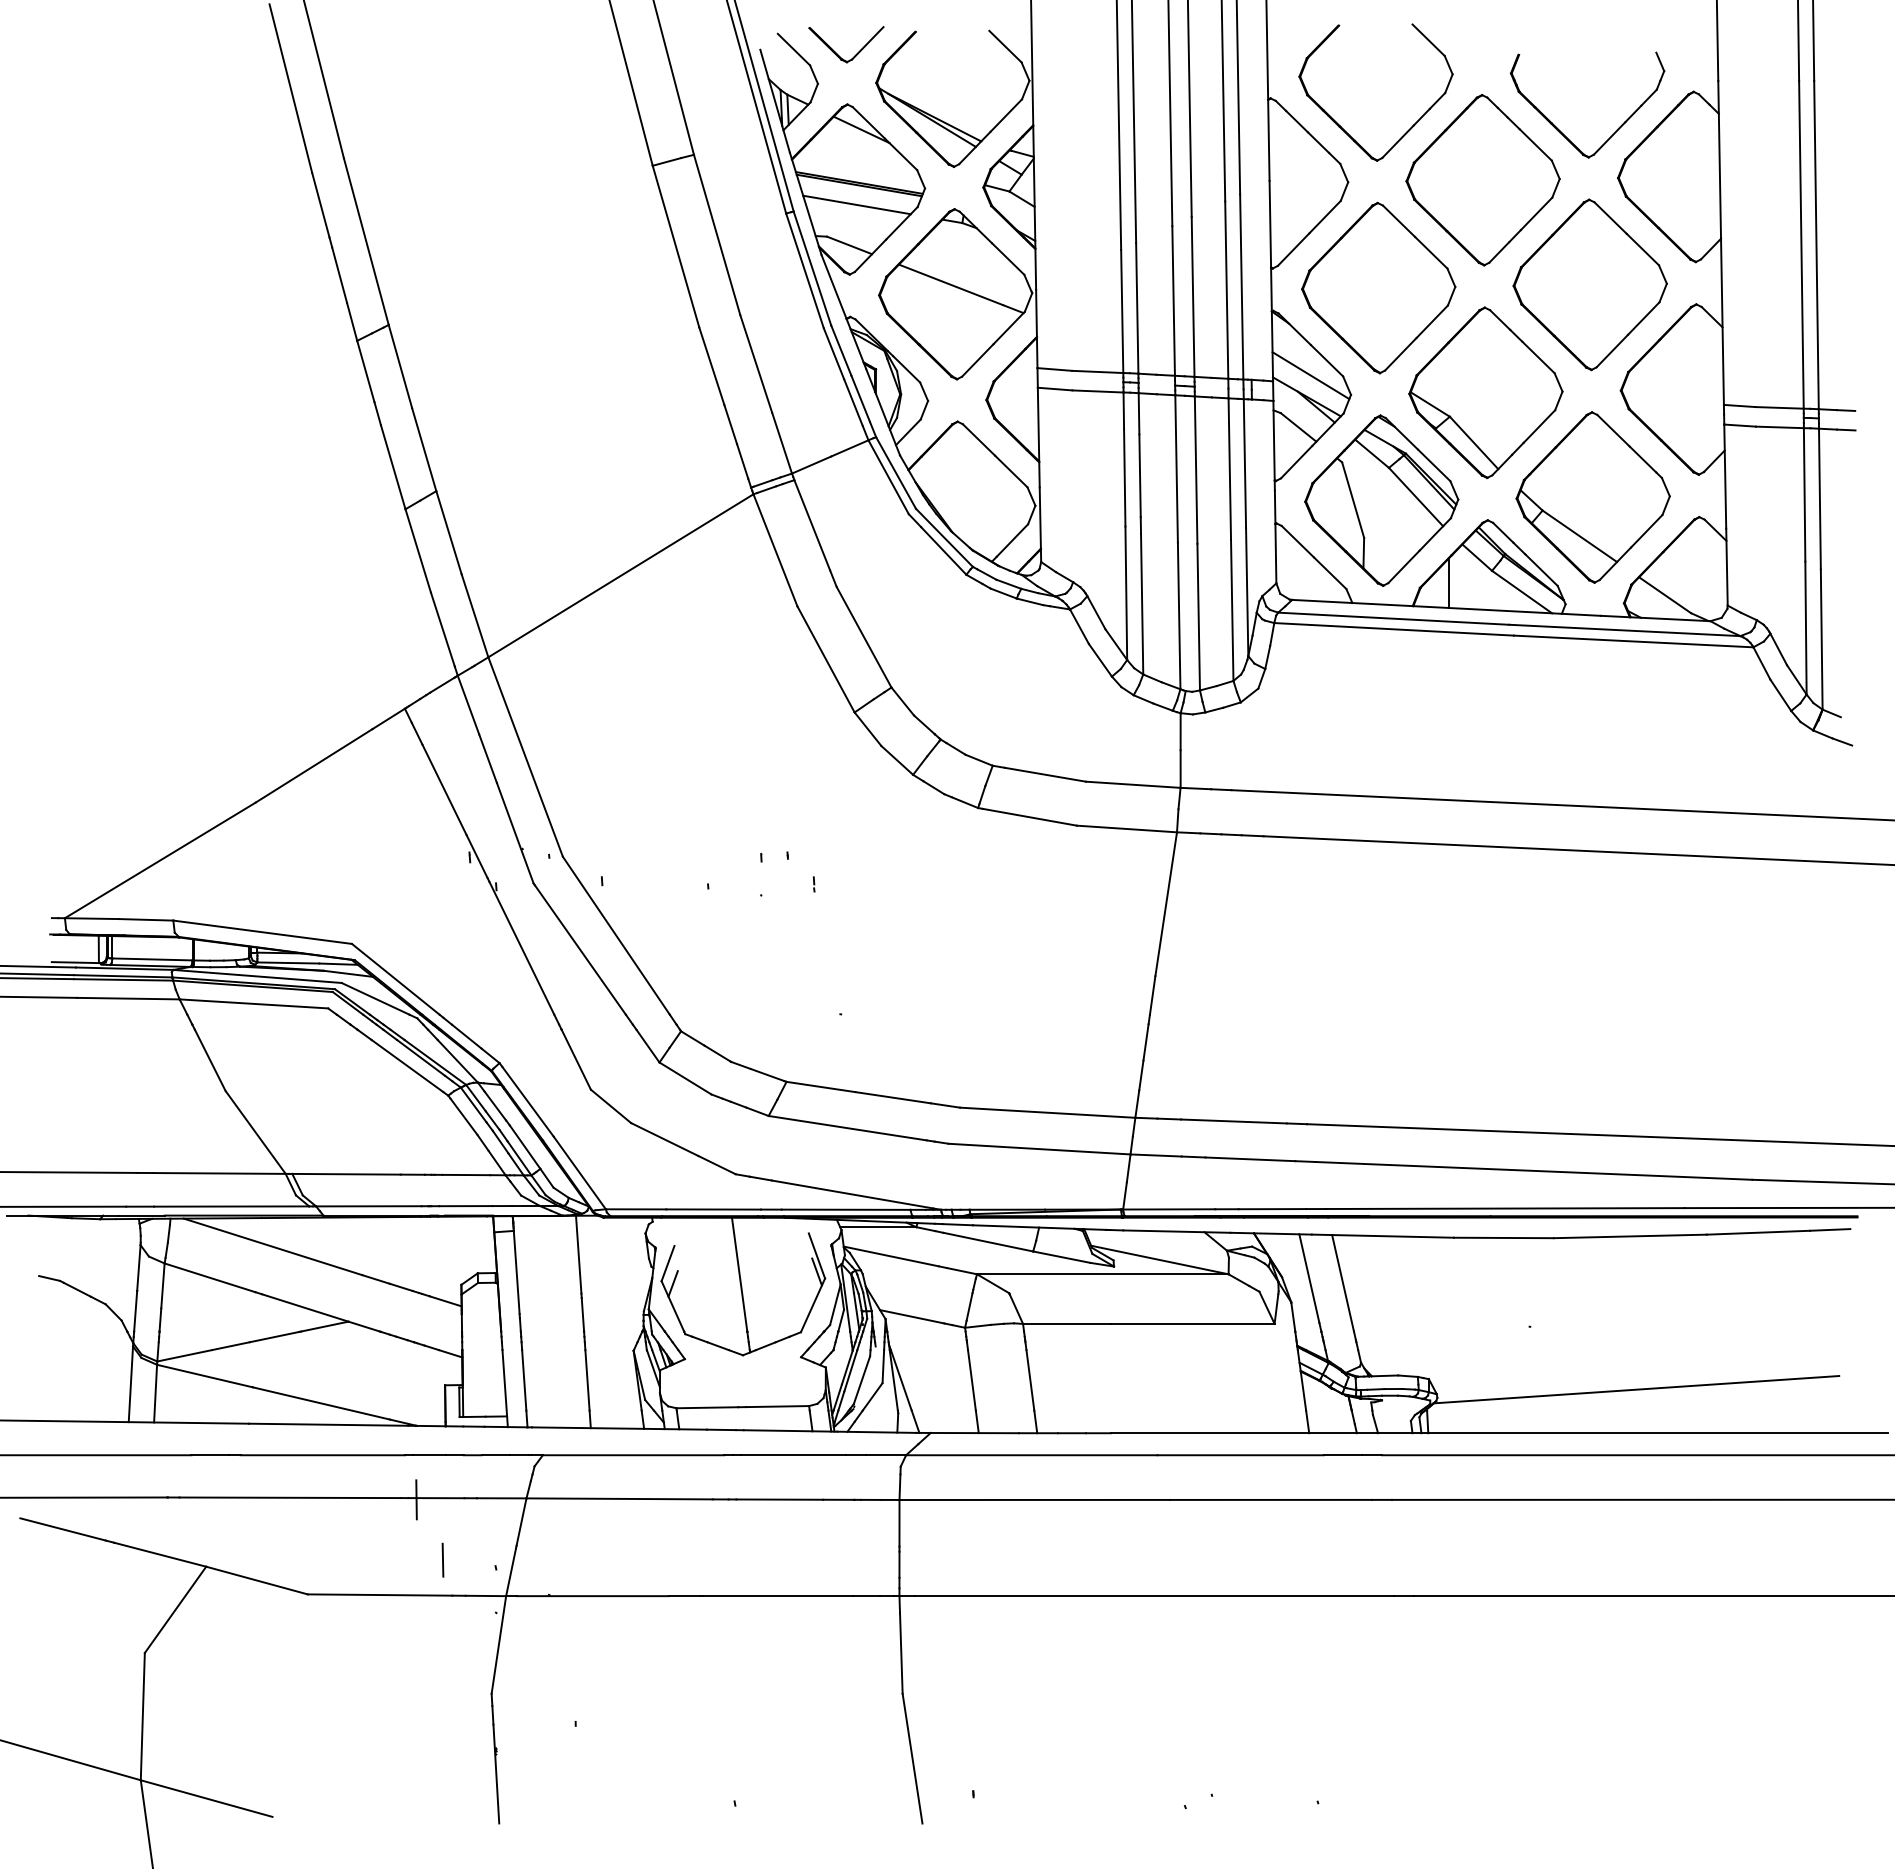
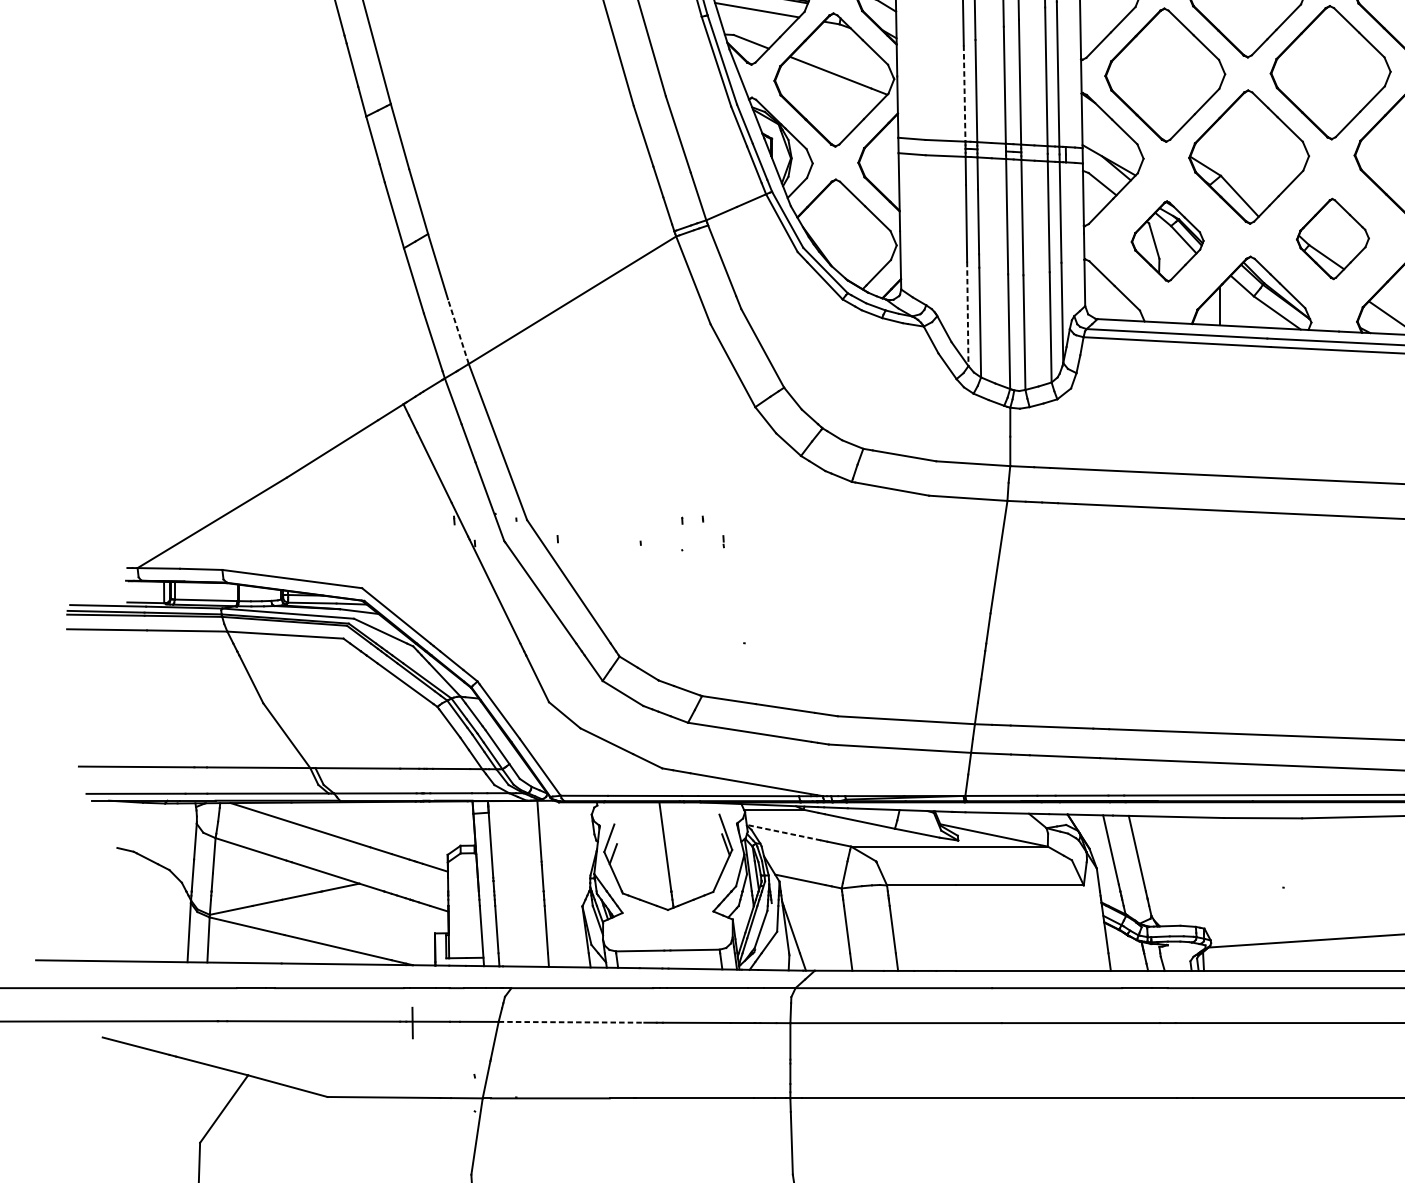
line: (1122, 311) -> (964, 93), solid -> dashed
line: (1310, 375) -> (1111, 143), removed
part: (1592, 497) -> (1332, 239), size x0.6
part: (1381, 500) -> (1167, 241), size x0.6
line: (1126, 593) -> (967, 314), solid -> dashed
line: (475, 615) -> (458, 331), solid -> dashed
line: (891, 1256) -> (784, 832), solid -> dashed
line: (620, 1498) -> (572, 1021), solid -> dashed
line: (442, 1559) -> (432, 1069), removed

